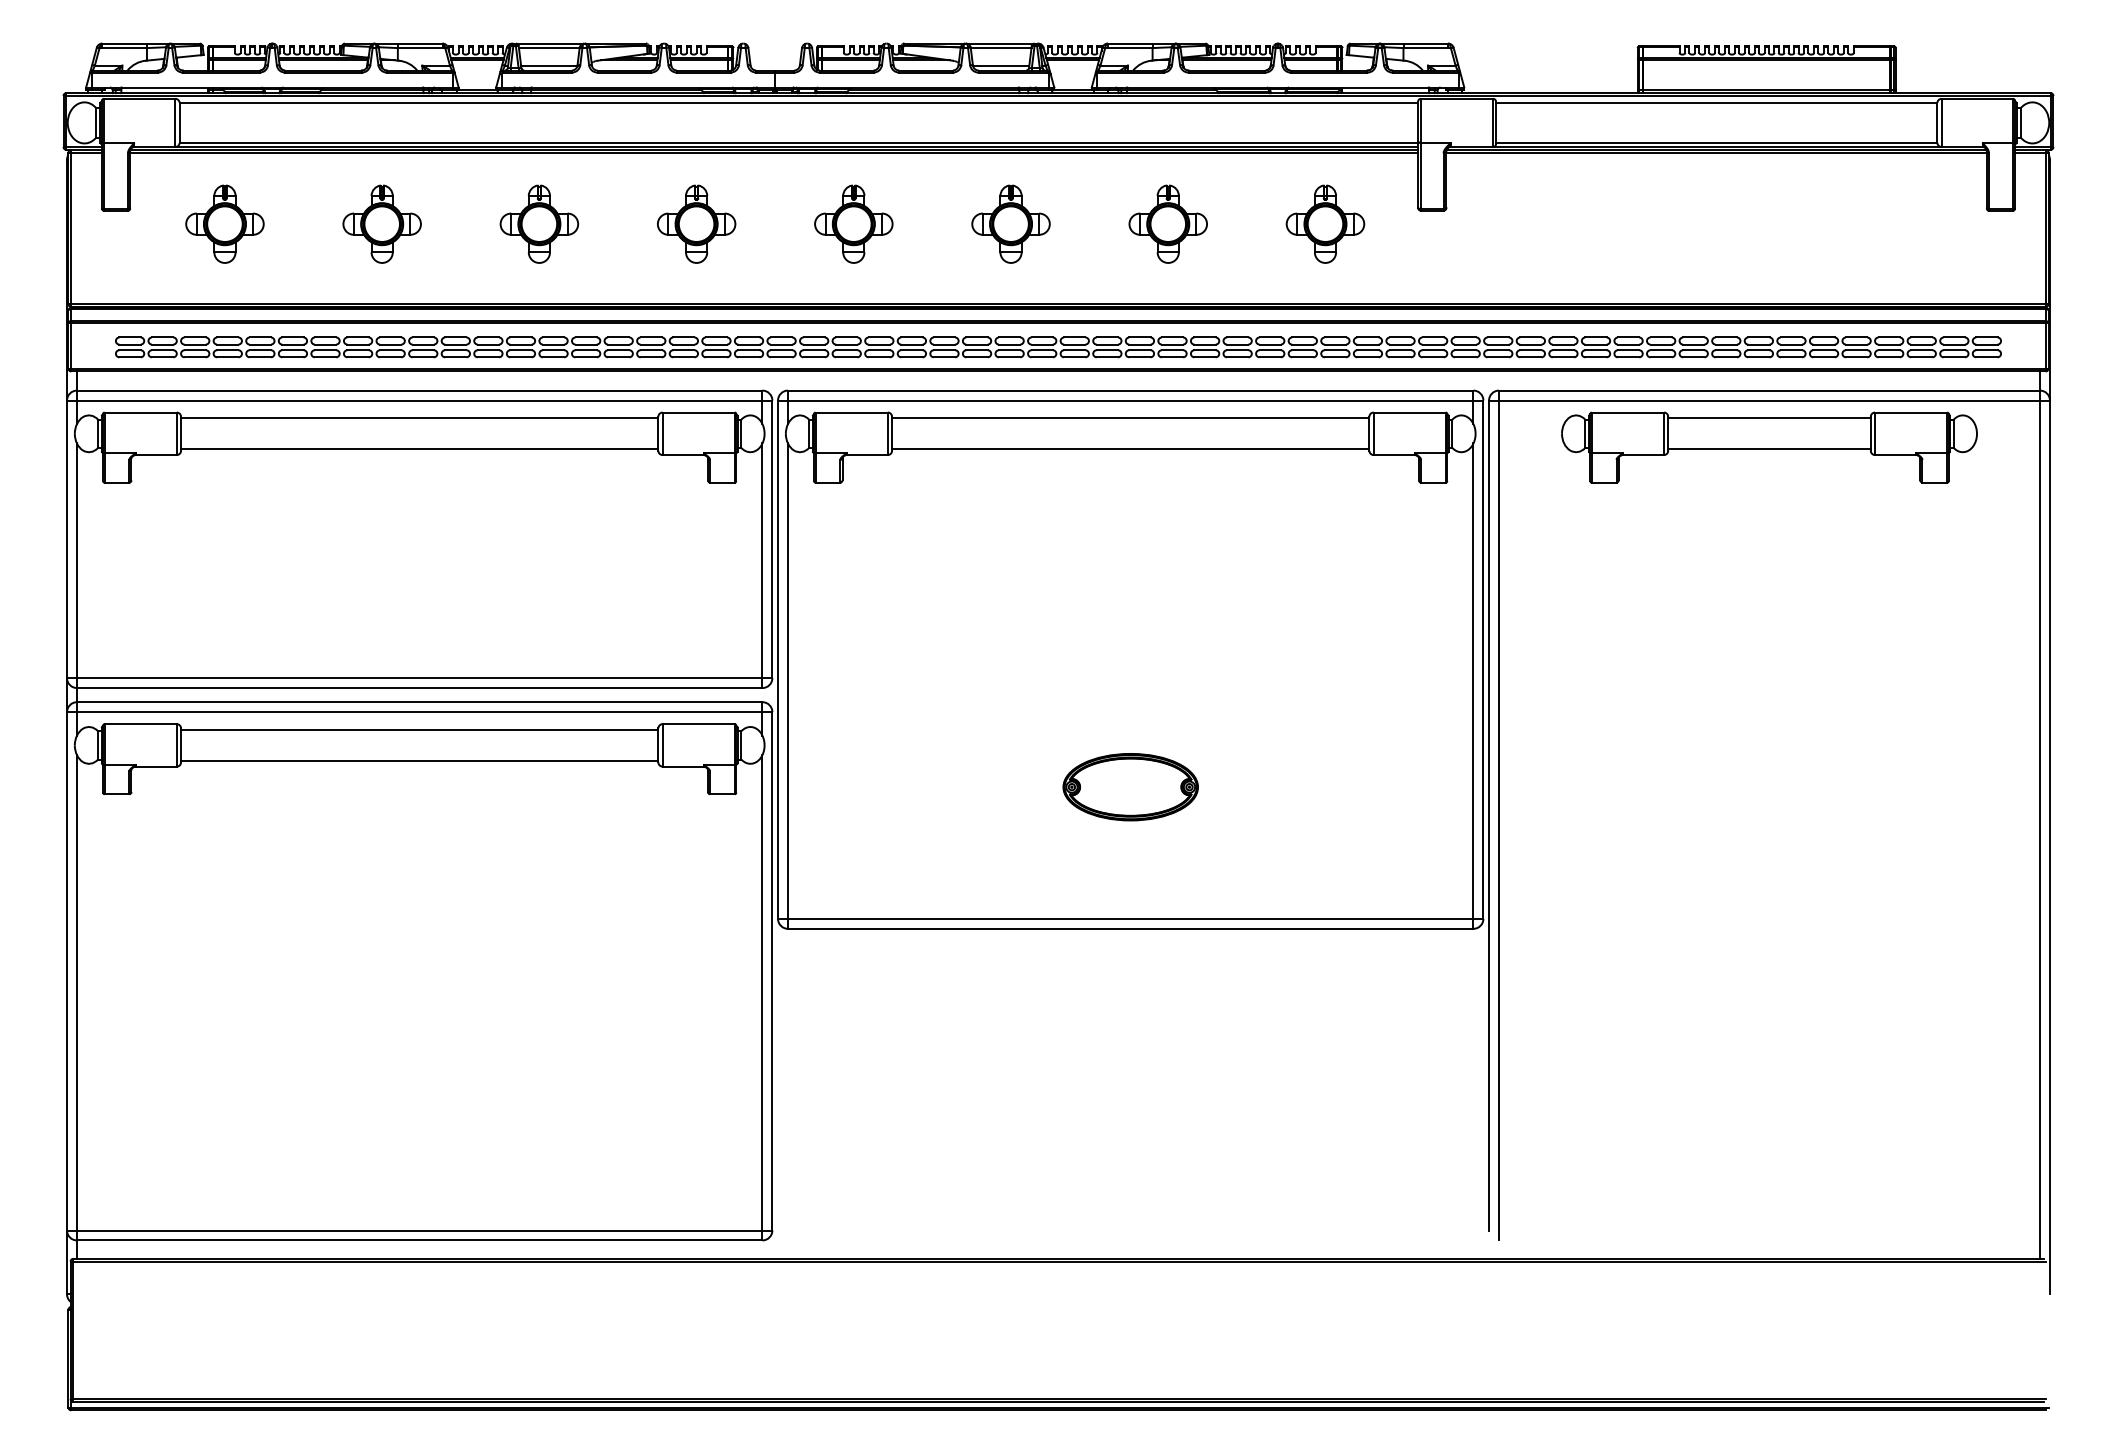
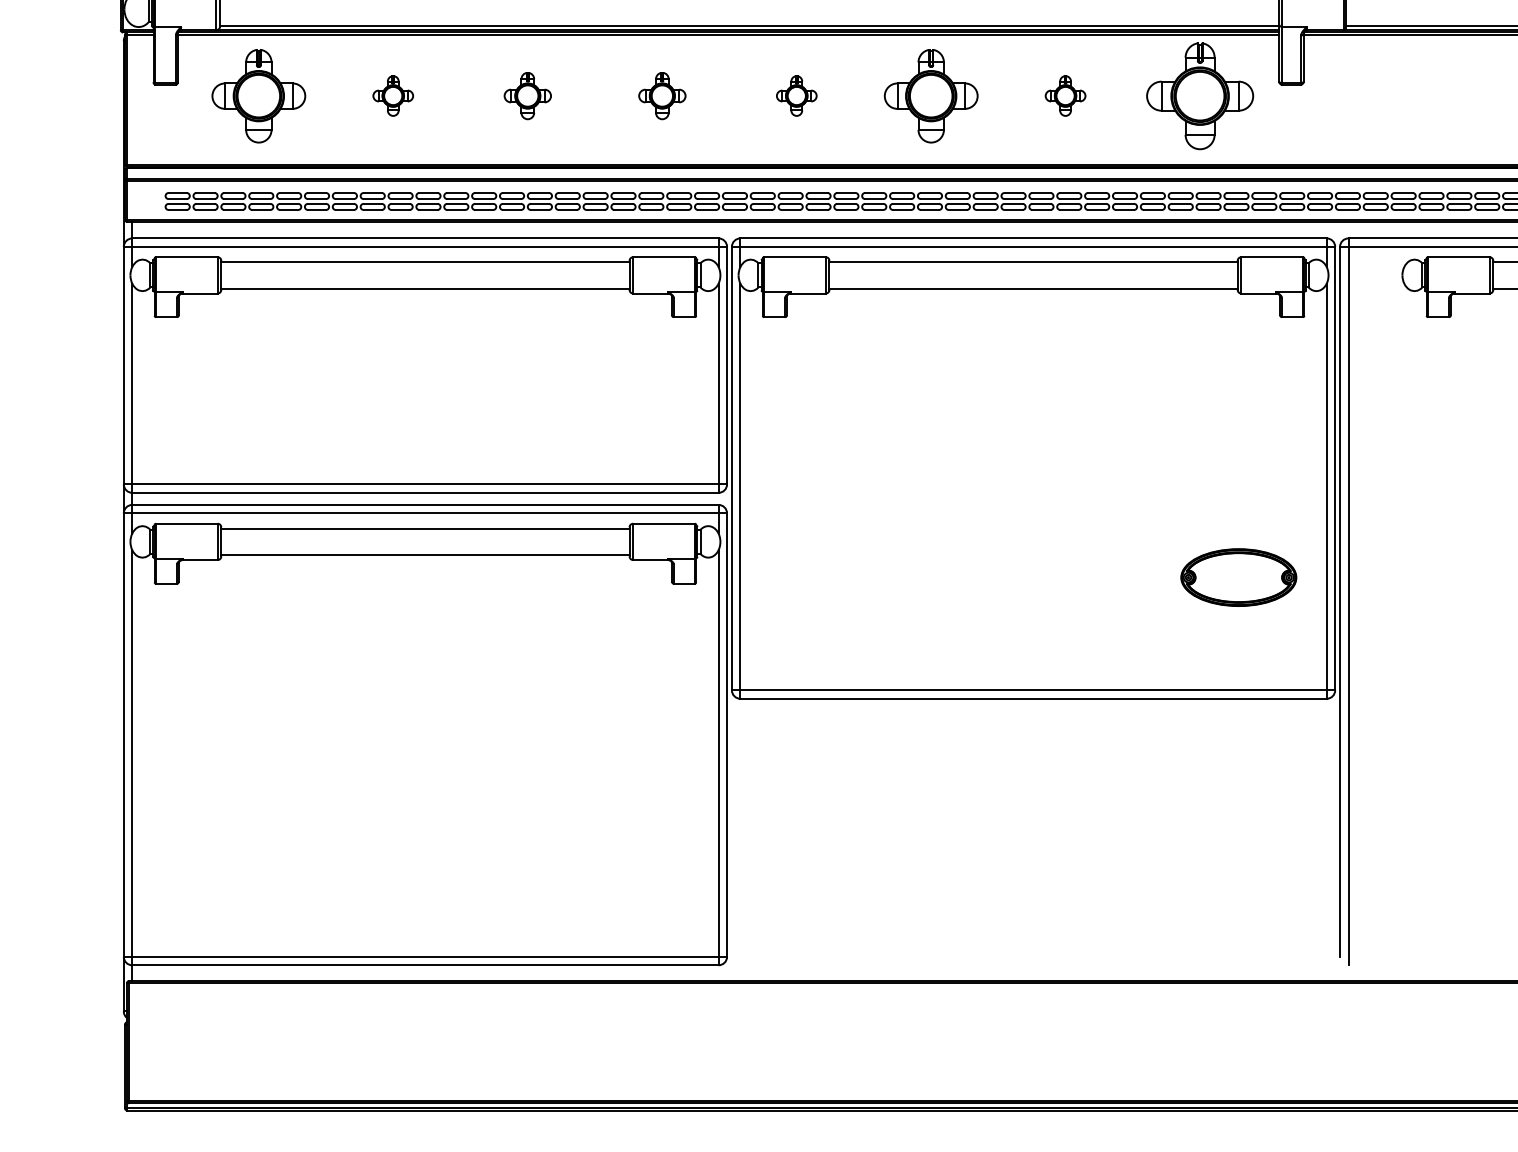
part: (224, 223) -> (258, 95), size x1.4
part: (381, 223) -> (392, 95), size x0.6
part: (539, 223) -> (527, 95), size x0.7
part: (696, 223) -> (662, 95), size x0.7
part: (853, 223) -> (796, 95), size x0.6
part: (1010, 223) -> (930, 95), size x1.4
part: (1167, 223) -> (1065, 95), size x0.6
part: (1325, 223) -> (1200, 95), size x1.6
part: (1130, 787) -> (1238, 577), moved

